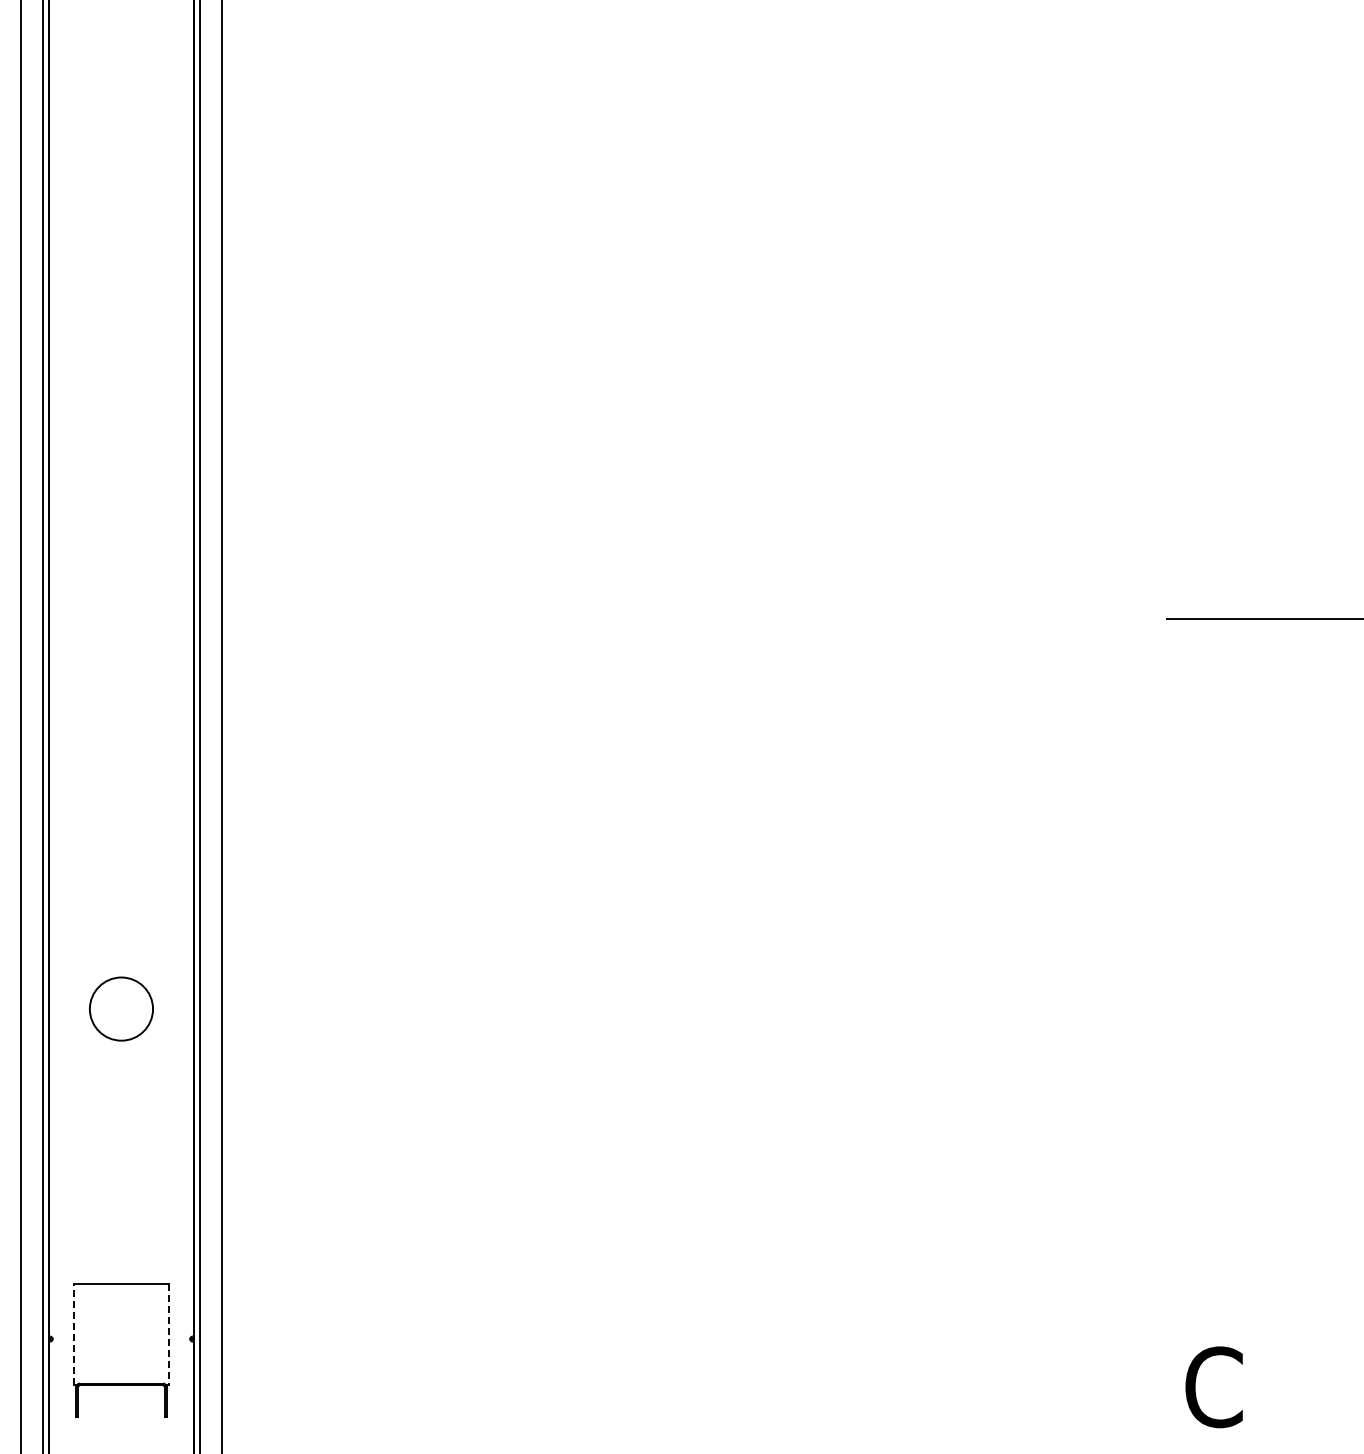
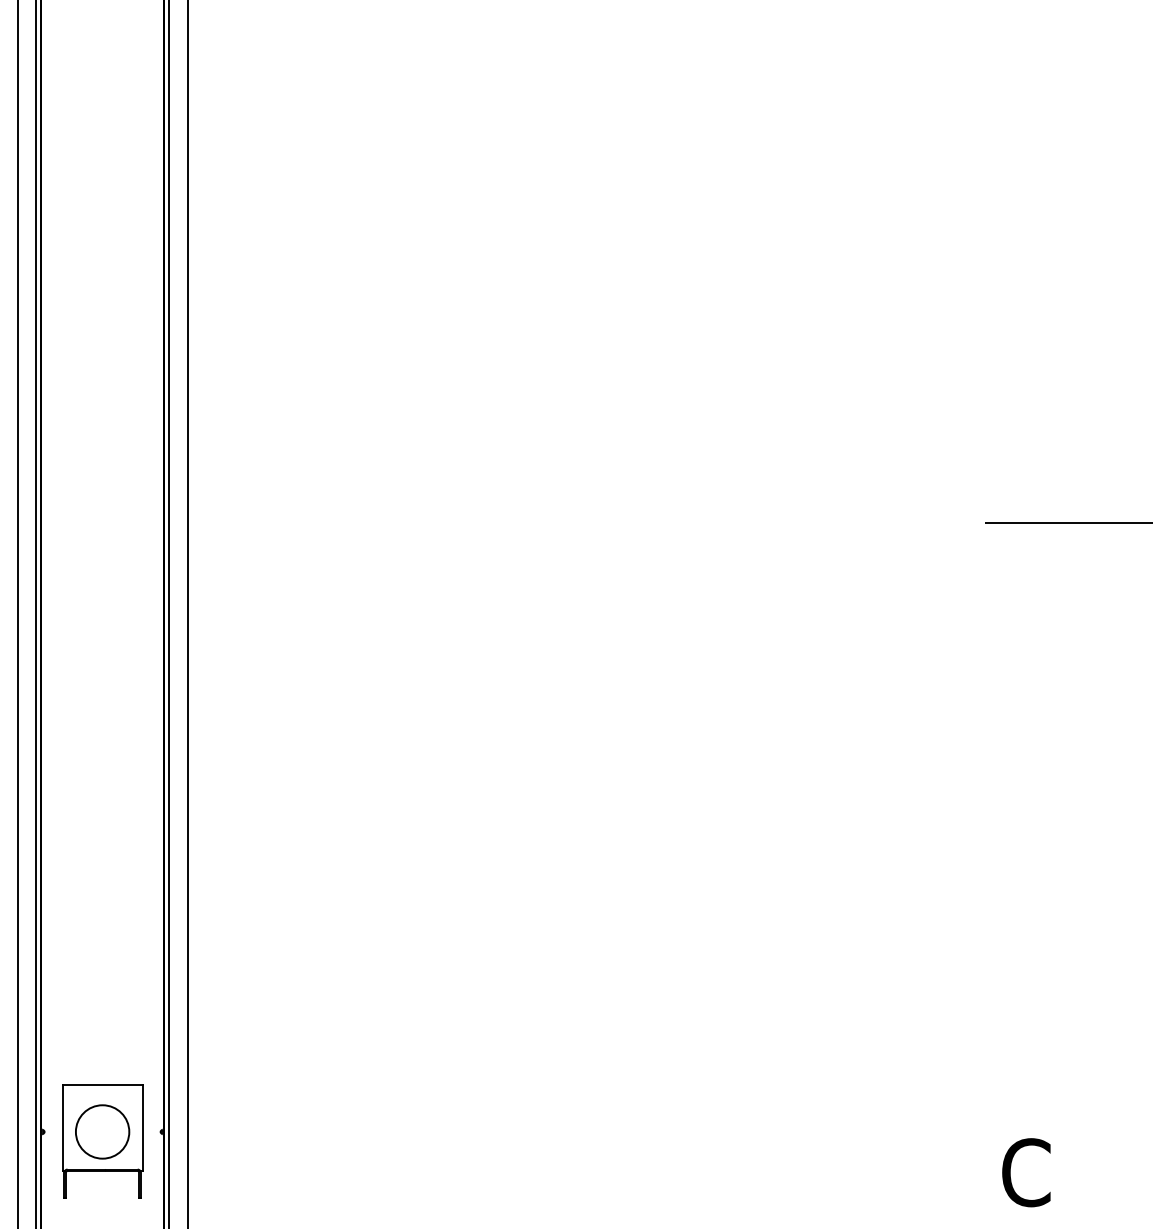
circle: (121, 1008) -> (102, 1131), moved
line: (74, 1334) -> (62, 1128), dashed -> solid
line: (168, 1334) -> (142, 1128), dashed -> solid

